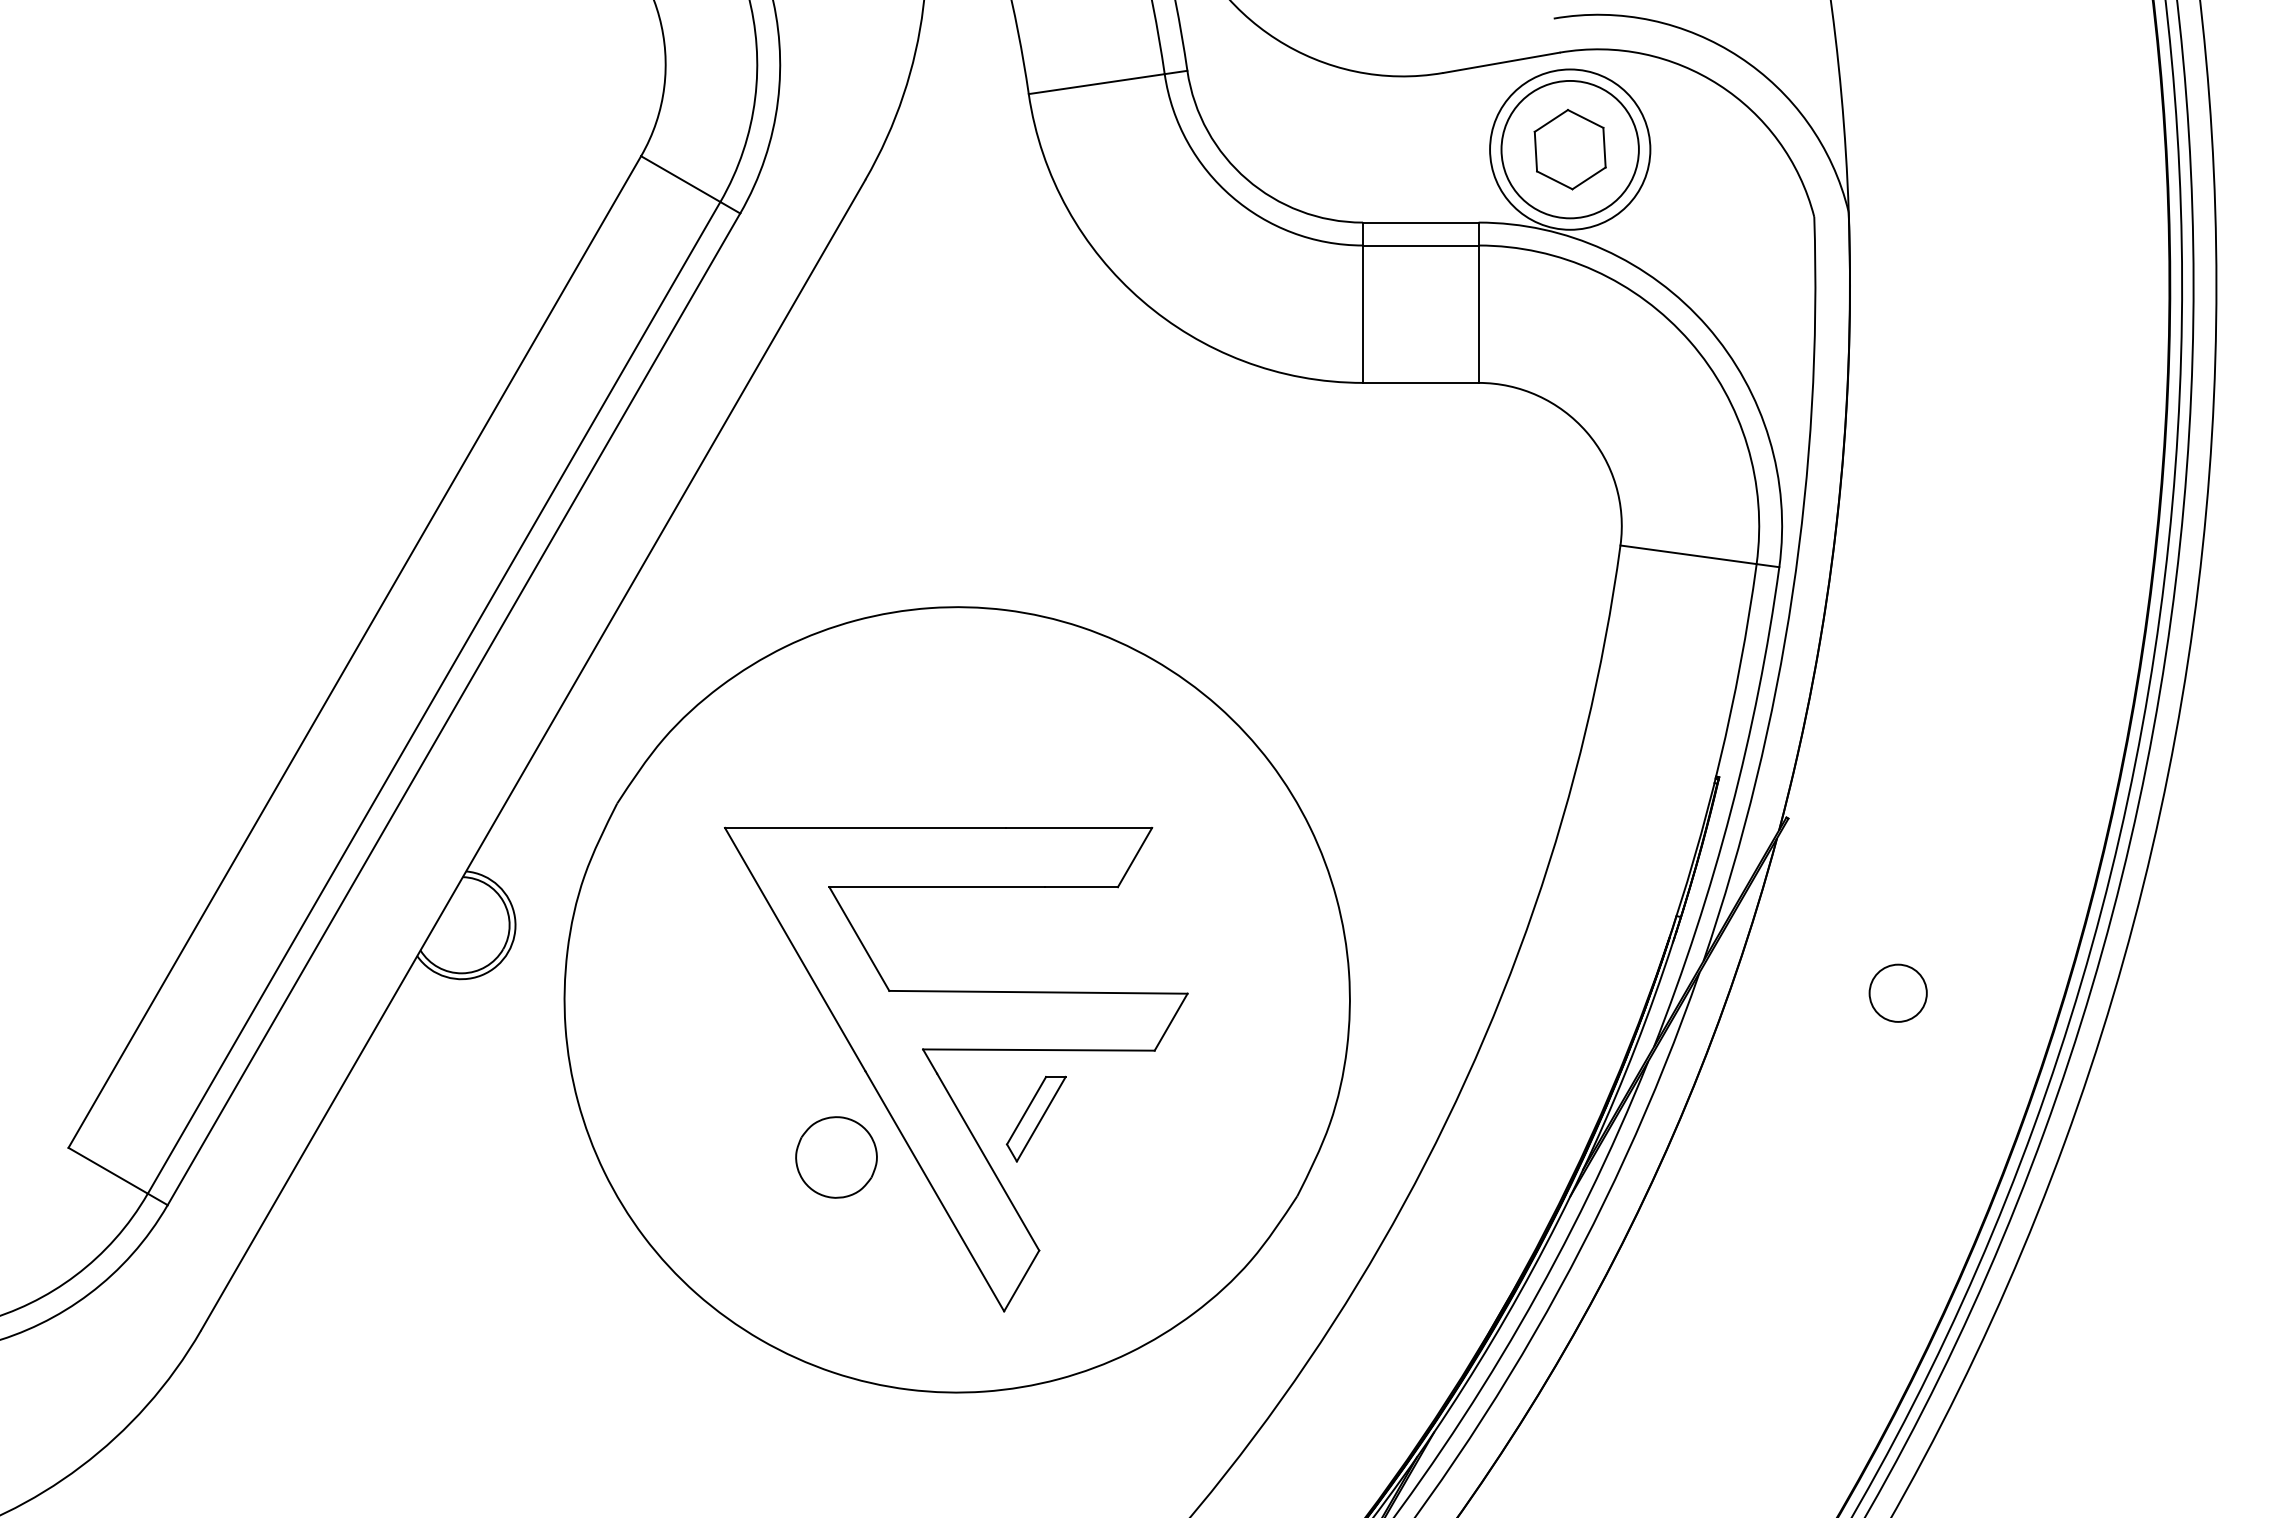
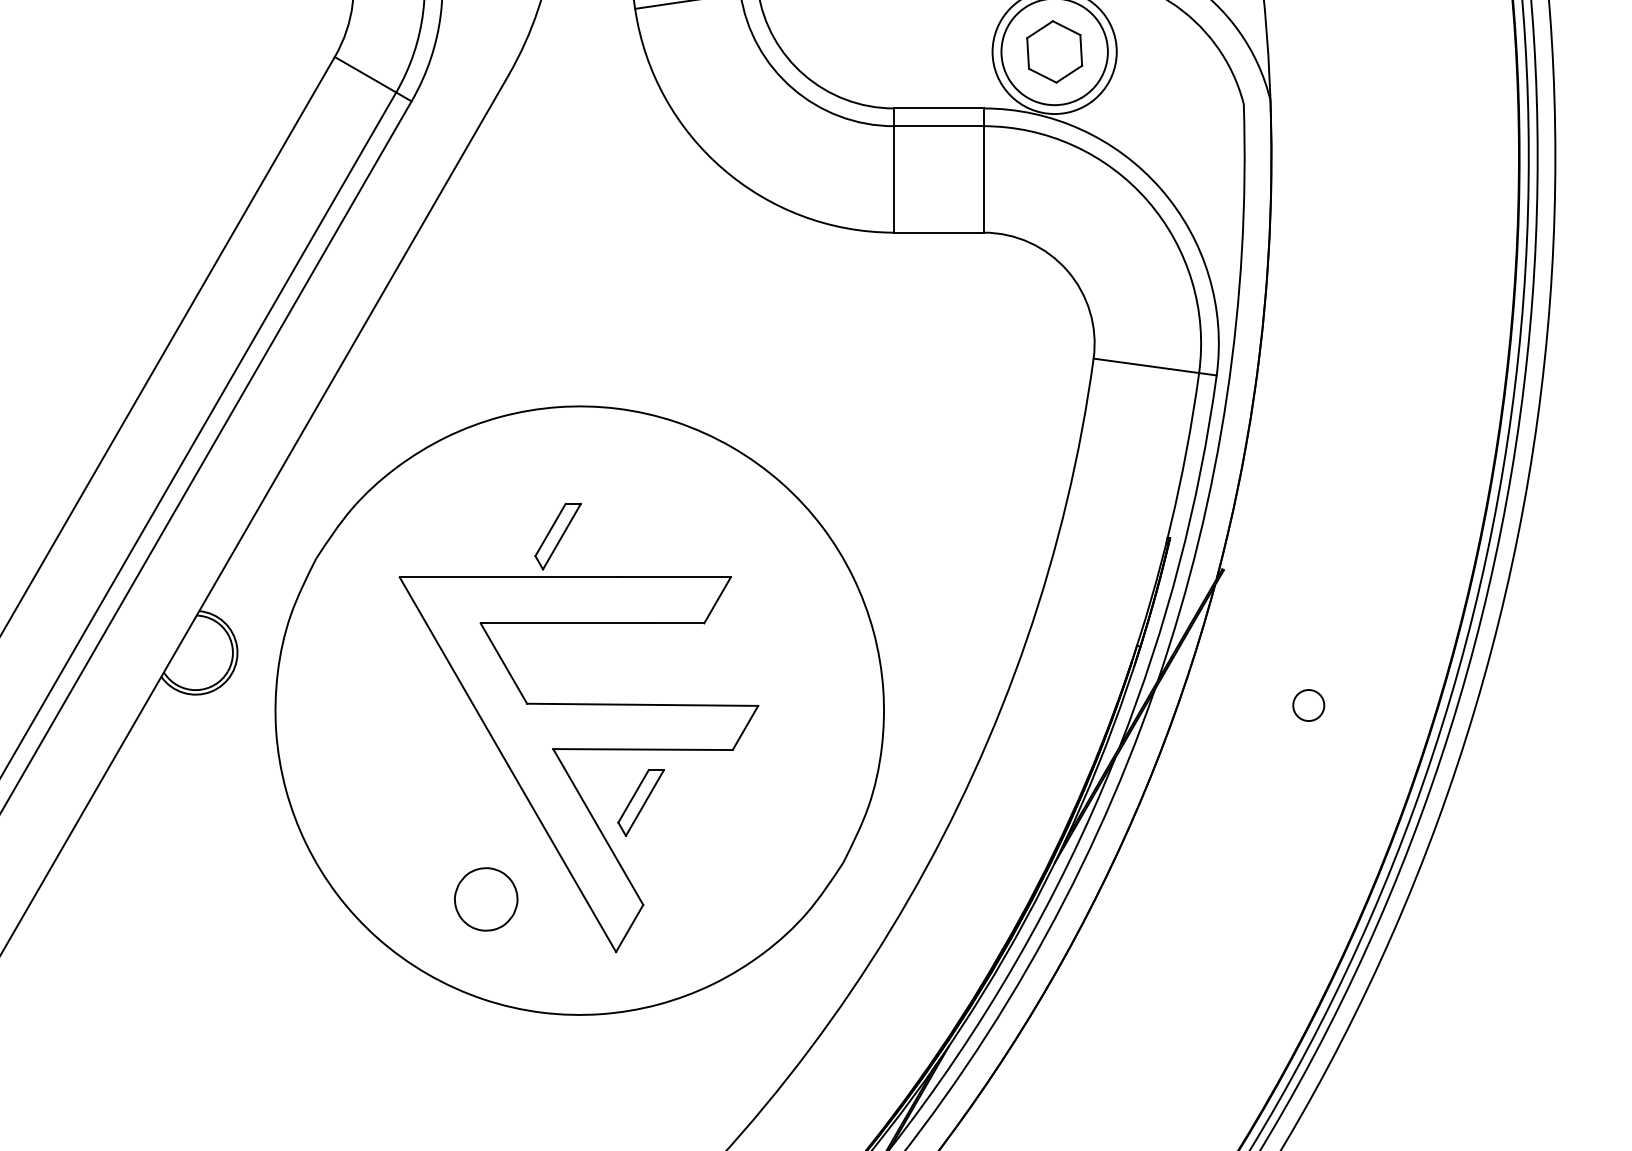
part: (928, 774) -> (557, 536), added
circle: (1897, 992) -> (1308, 704), size x0.7
part: (836, 1157) -> (486, 899), moved

